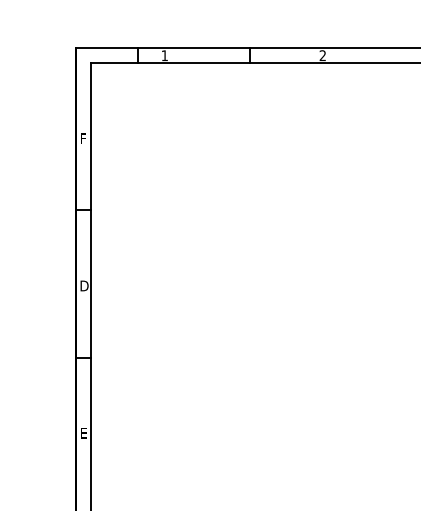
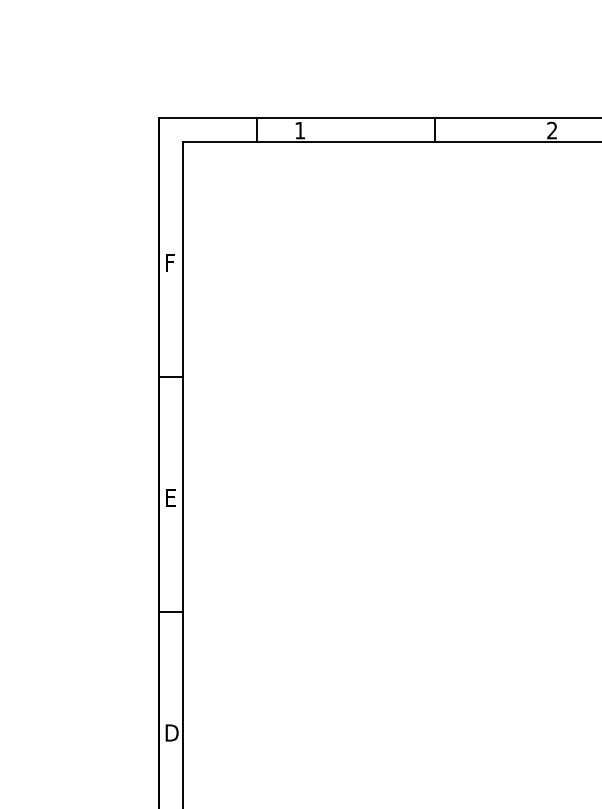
text: (84, 285) -> (172, 497), D -> E
text: (84, 433) -> (172, 733), E -> D

